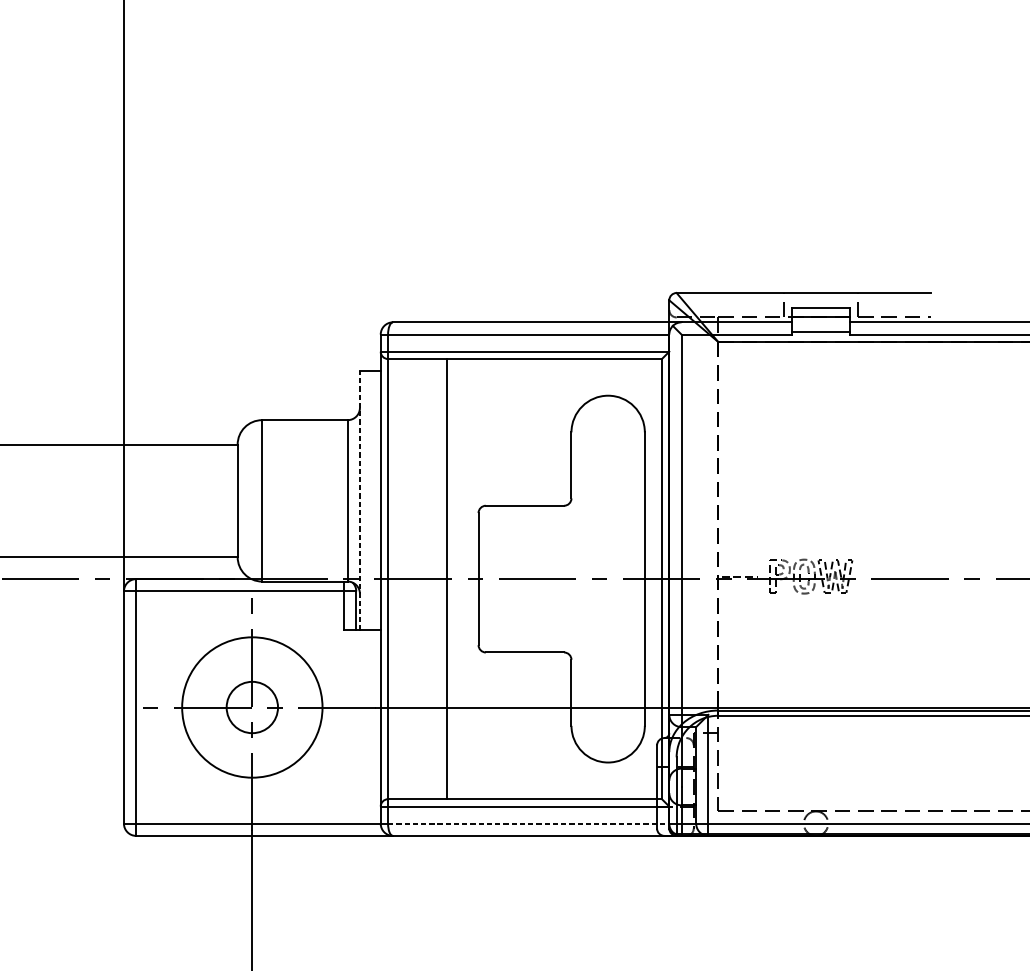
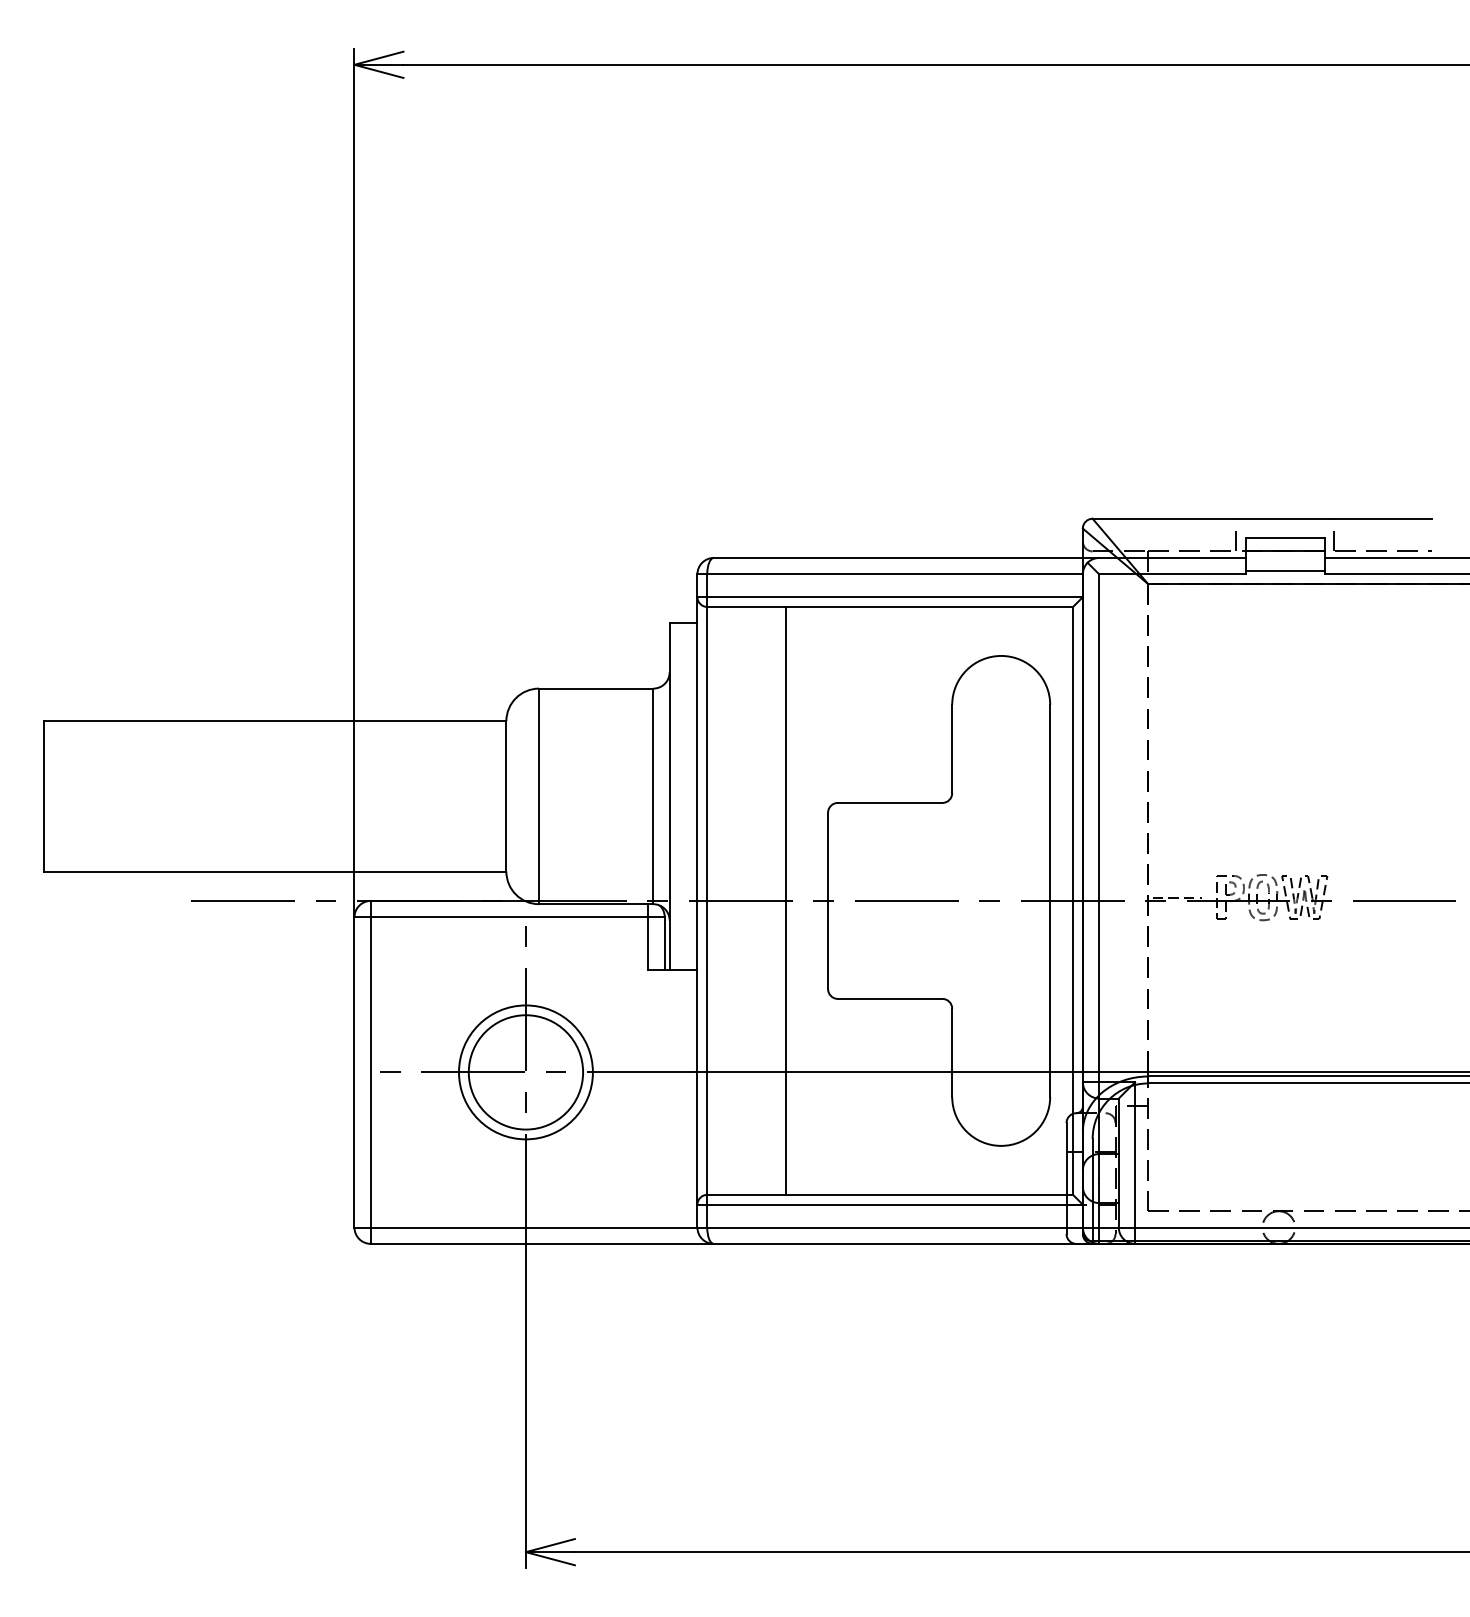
line: (359, 500) -> (669, 795), dashed -> solid
circle: (252, 707) -> (525, 1072), size x0.71
circle: (252, 707) -> (525, 1072), size x1.67
line: (529, 823) -> (895, 1227), dashed -> solid

